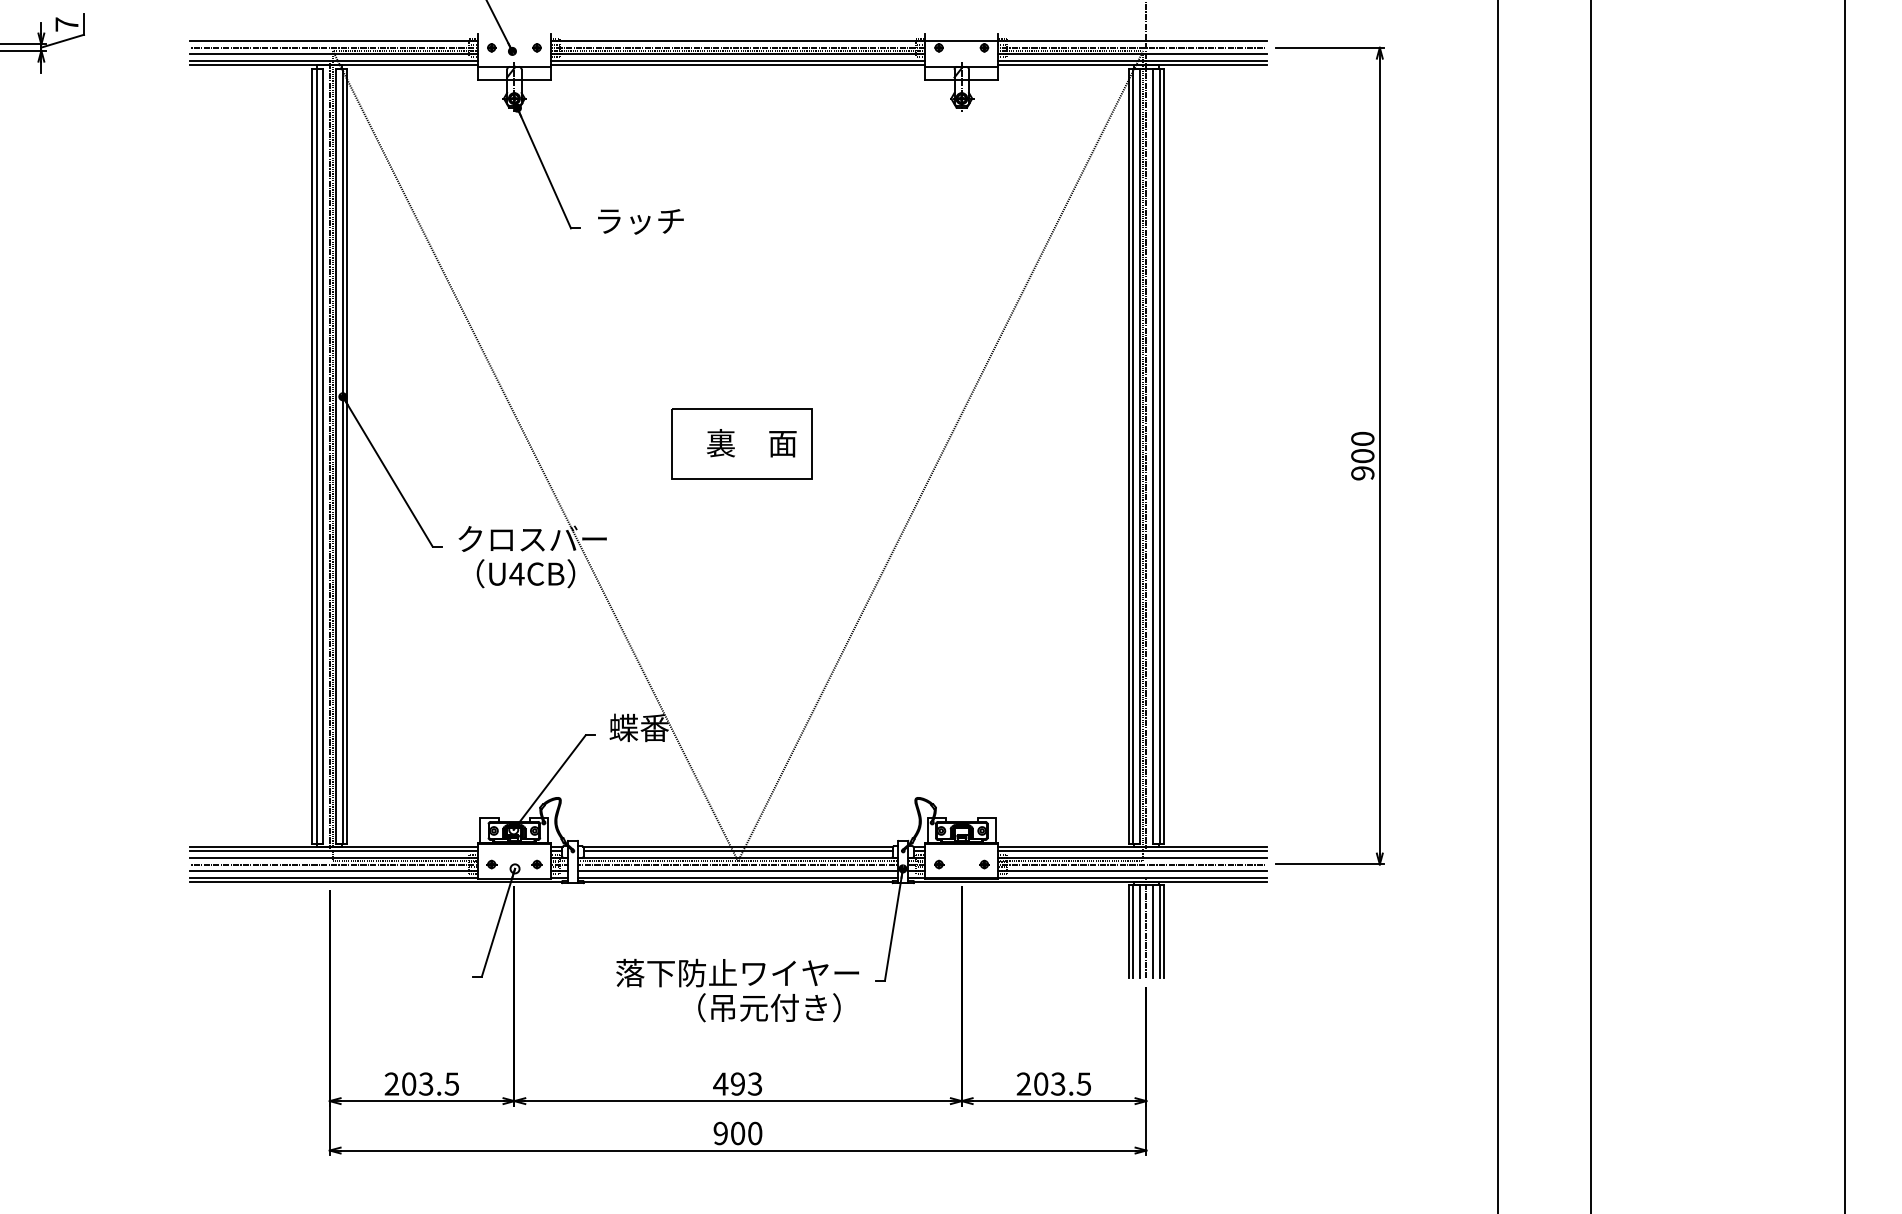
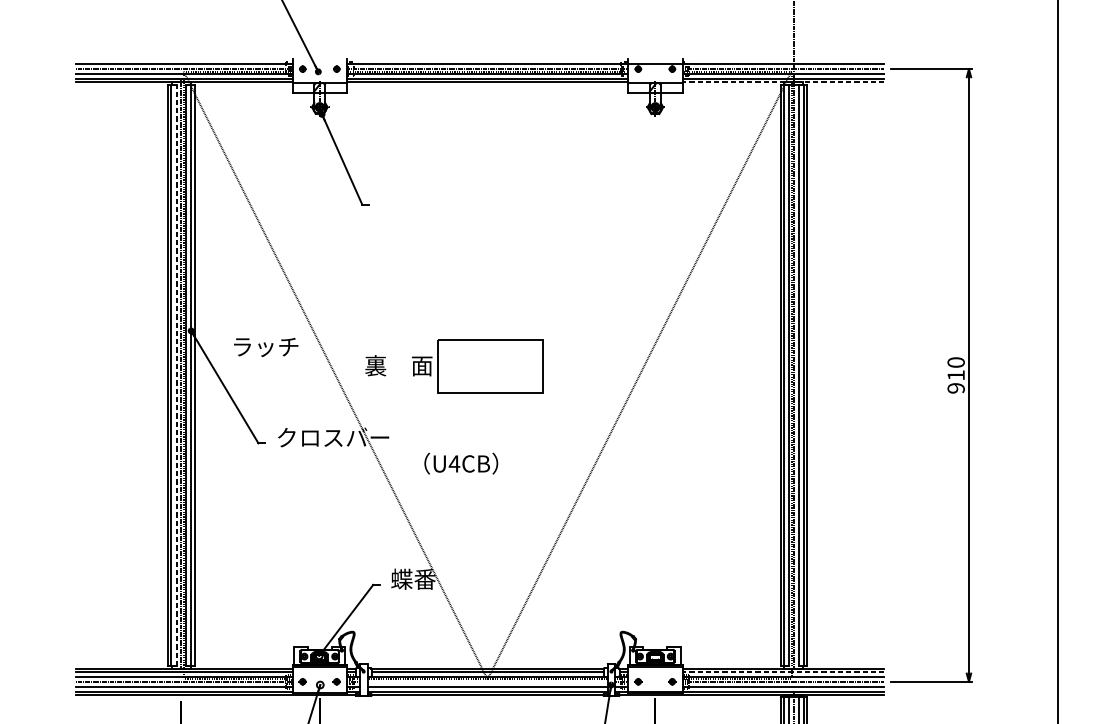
line: (1132, 65) -> (783, 82), solid -> dashed
text: (640, 221) -> (265, 347), moved
text: (751, 443) -> (398, 365), moved
line: (323, 455) -> (176, 374), solid -> dashed
text: (1362, 456) -> (955, 375), 900 -> 910
text: (525, 573) -> (460, 463), moved
line: (1132, 851) -> (783, 672), solid -> dashed
line: (738, 864) -> (487, 681), removed

